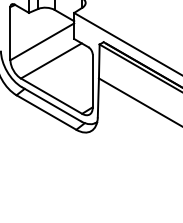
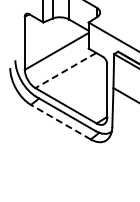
line: (50, 61) -> (64, 71), solid -> dashed
line: (46, 112) -> (60, 122), solid -> dashed

